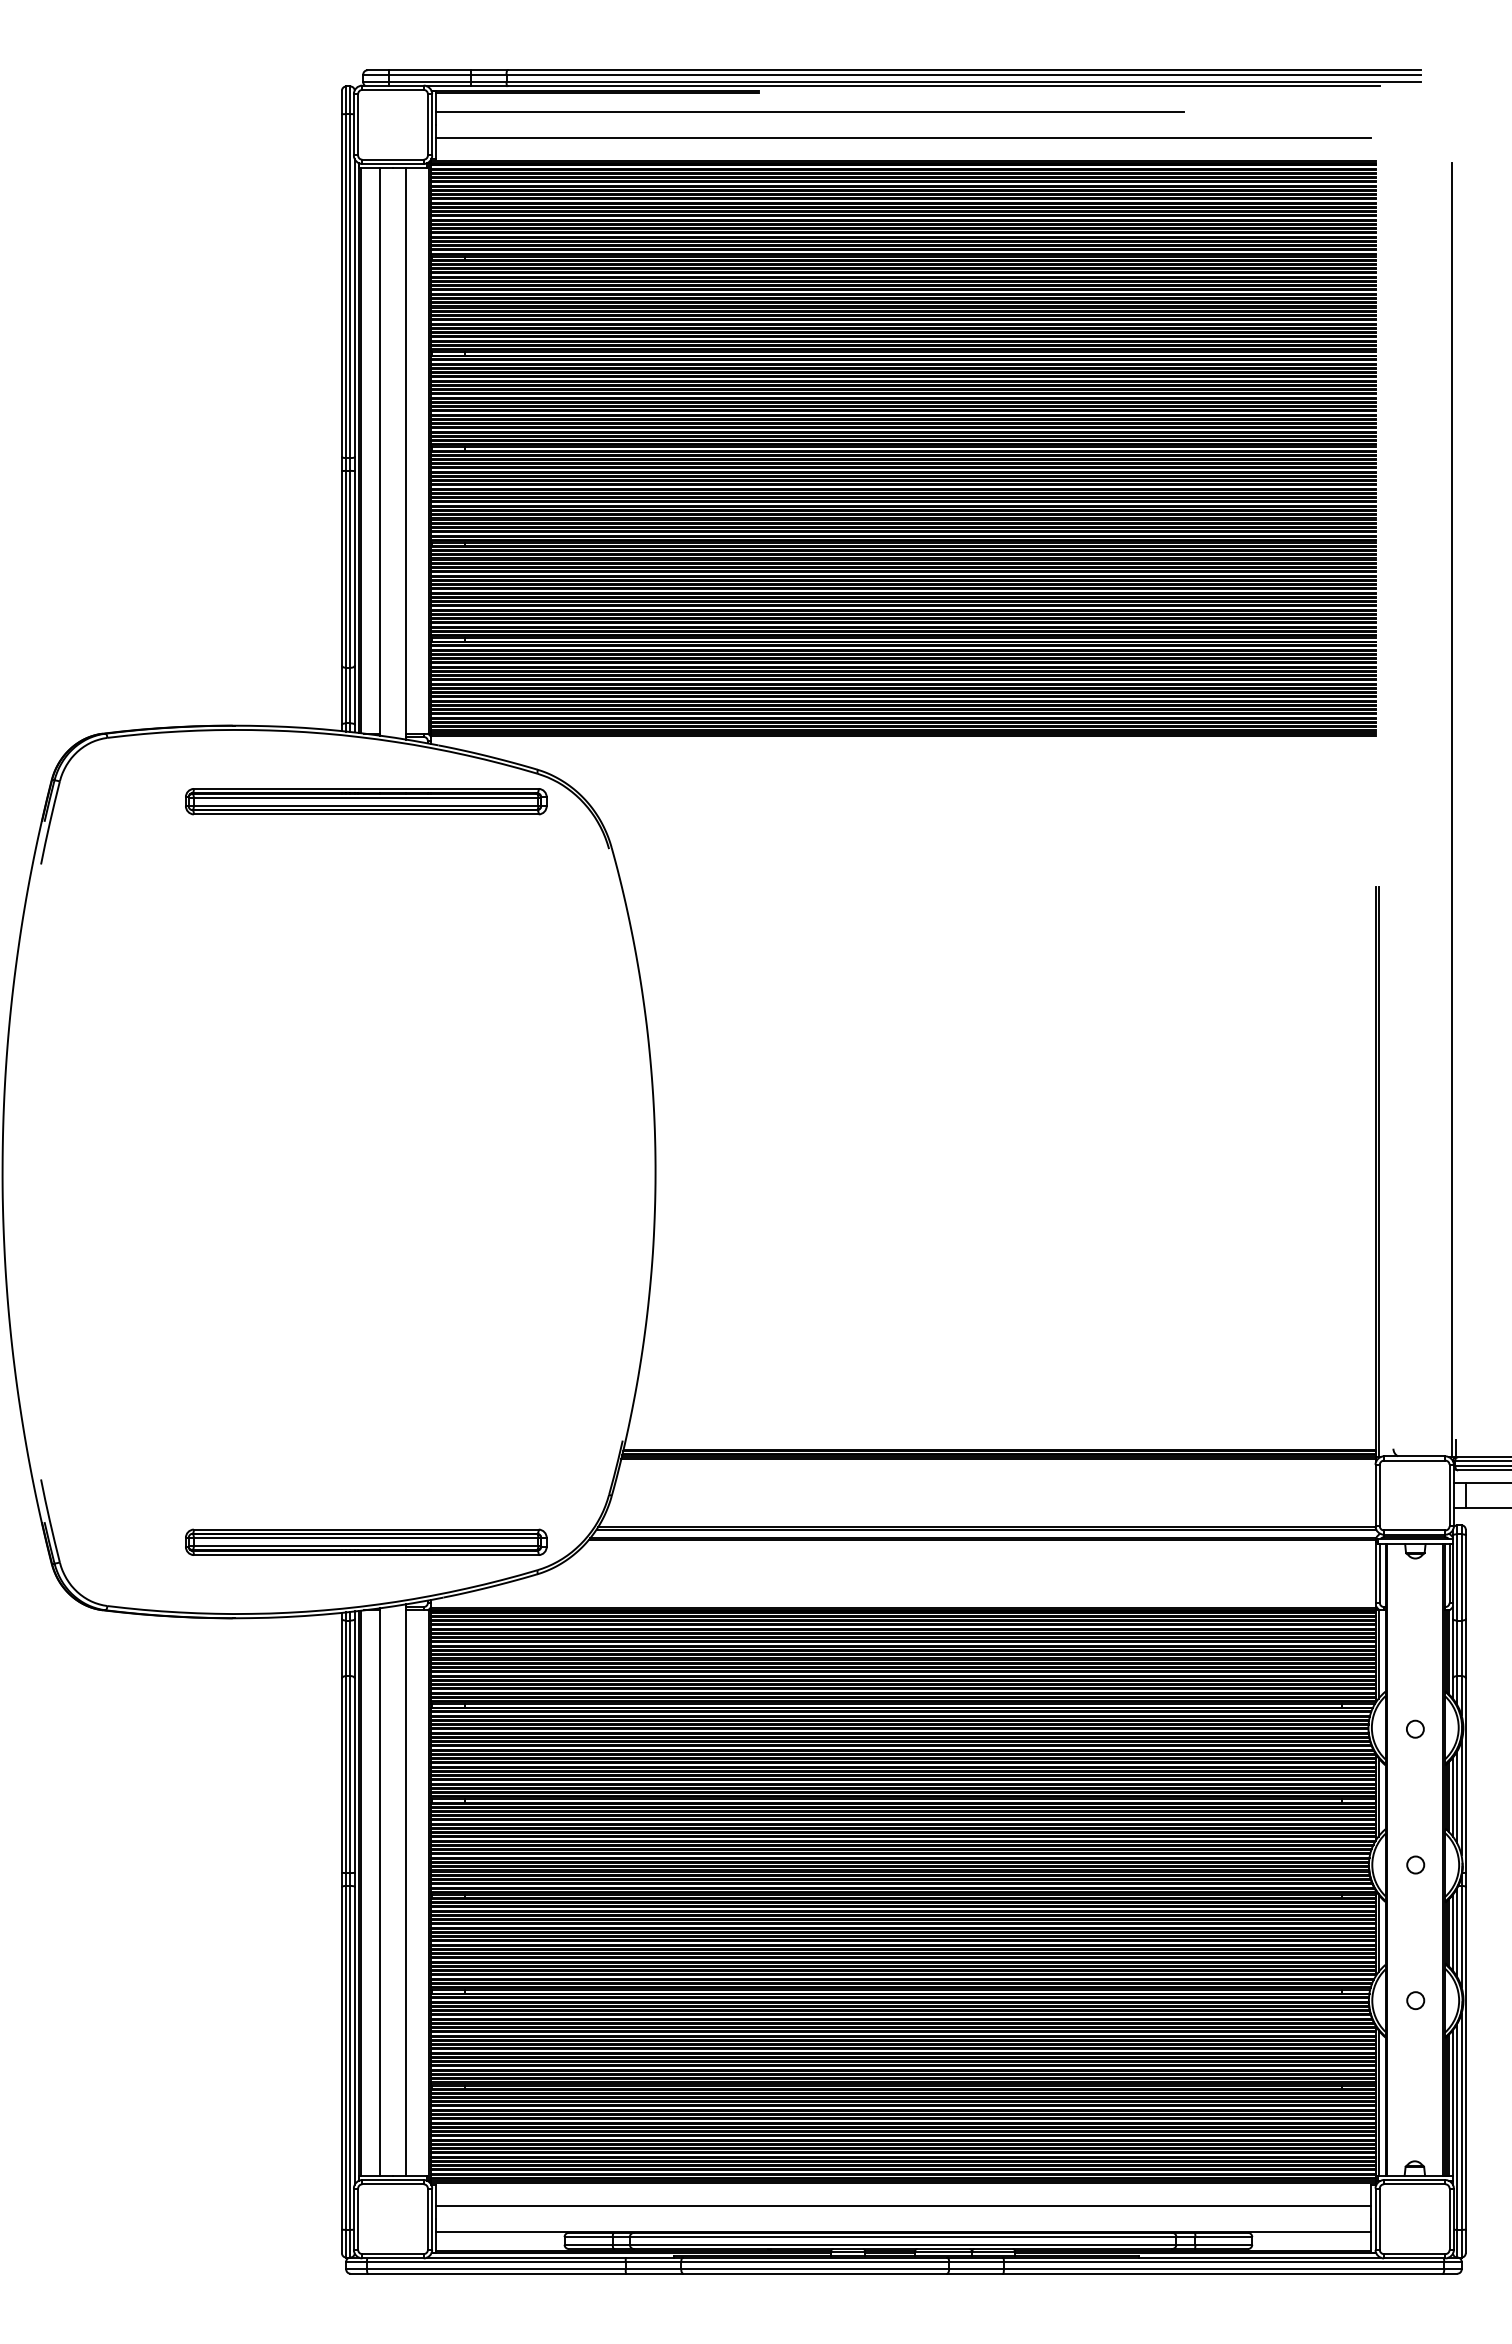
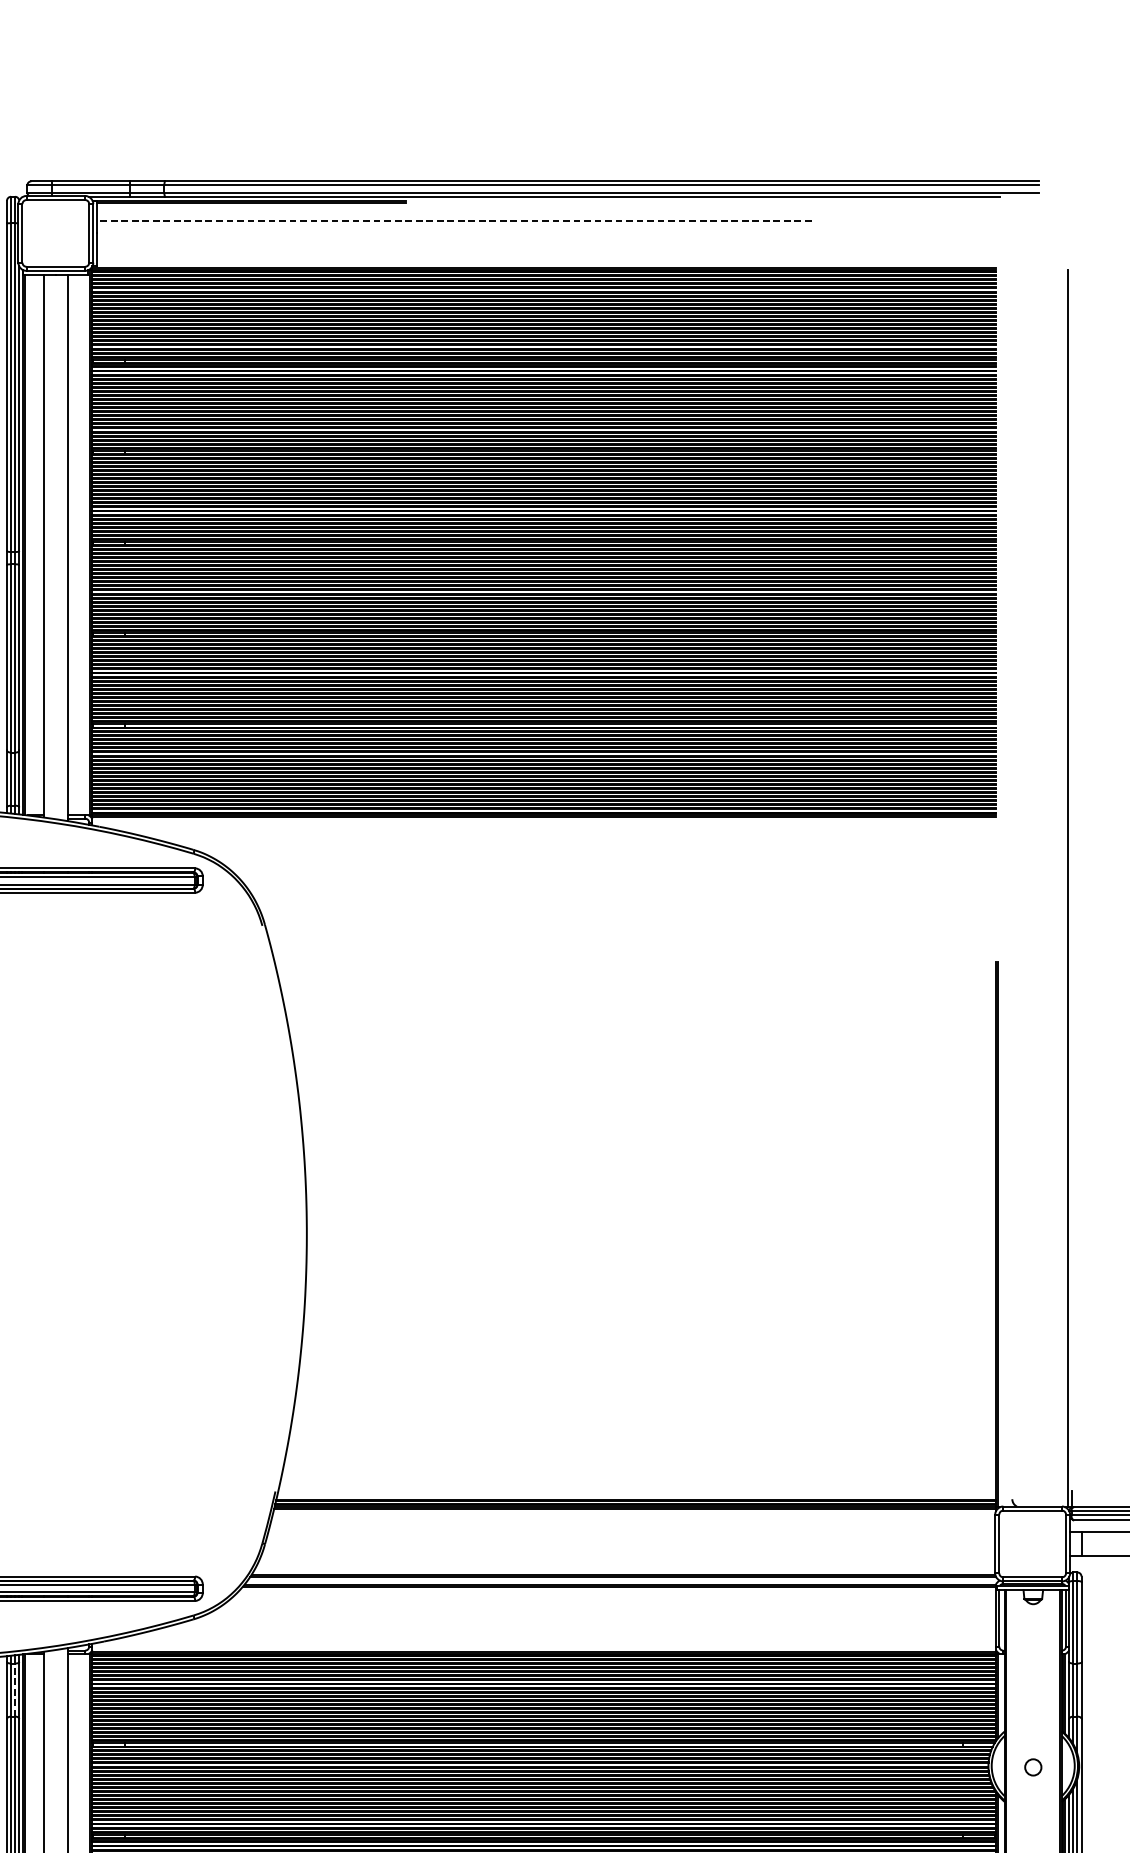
line: (810, 112) -> (454, 221), solid -> dashed
line: (903, 137) -> (543, 245), removed
line: (350, 1648) -> (15, 1690), solid -> dashed

